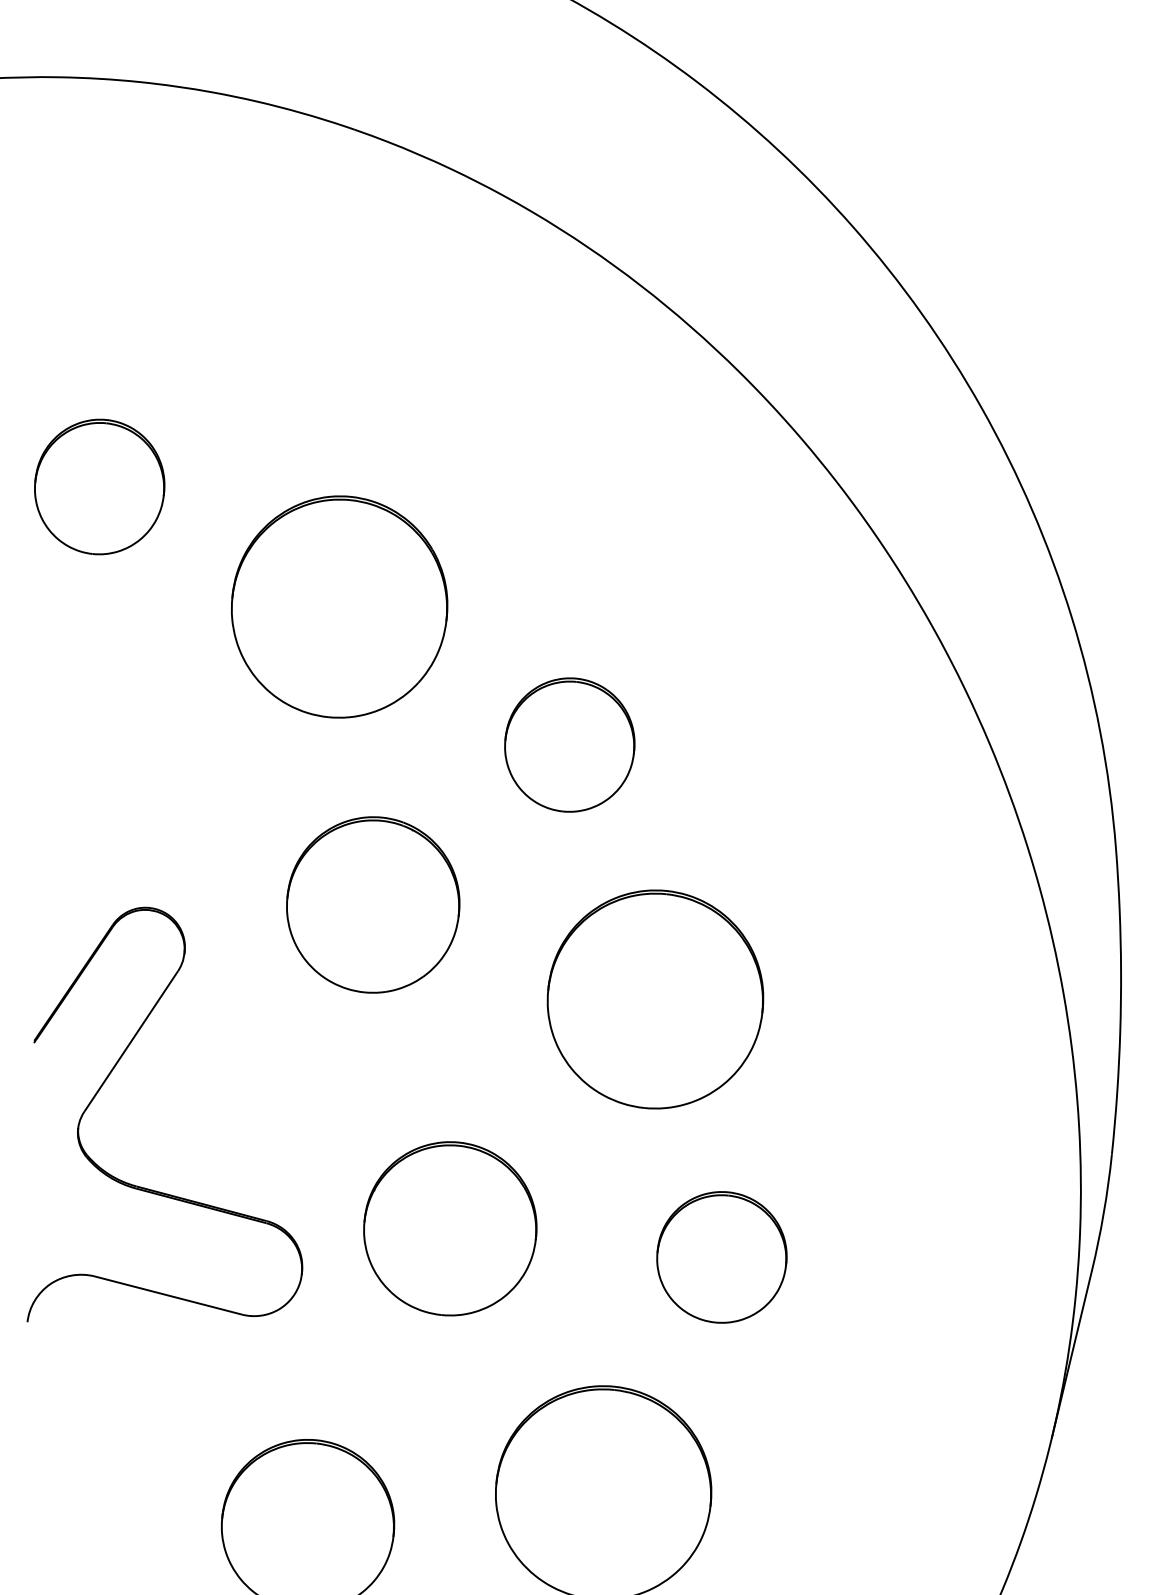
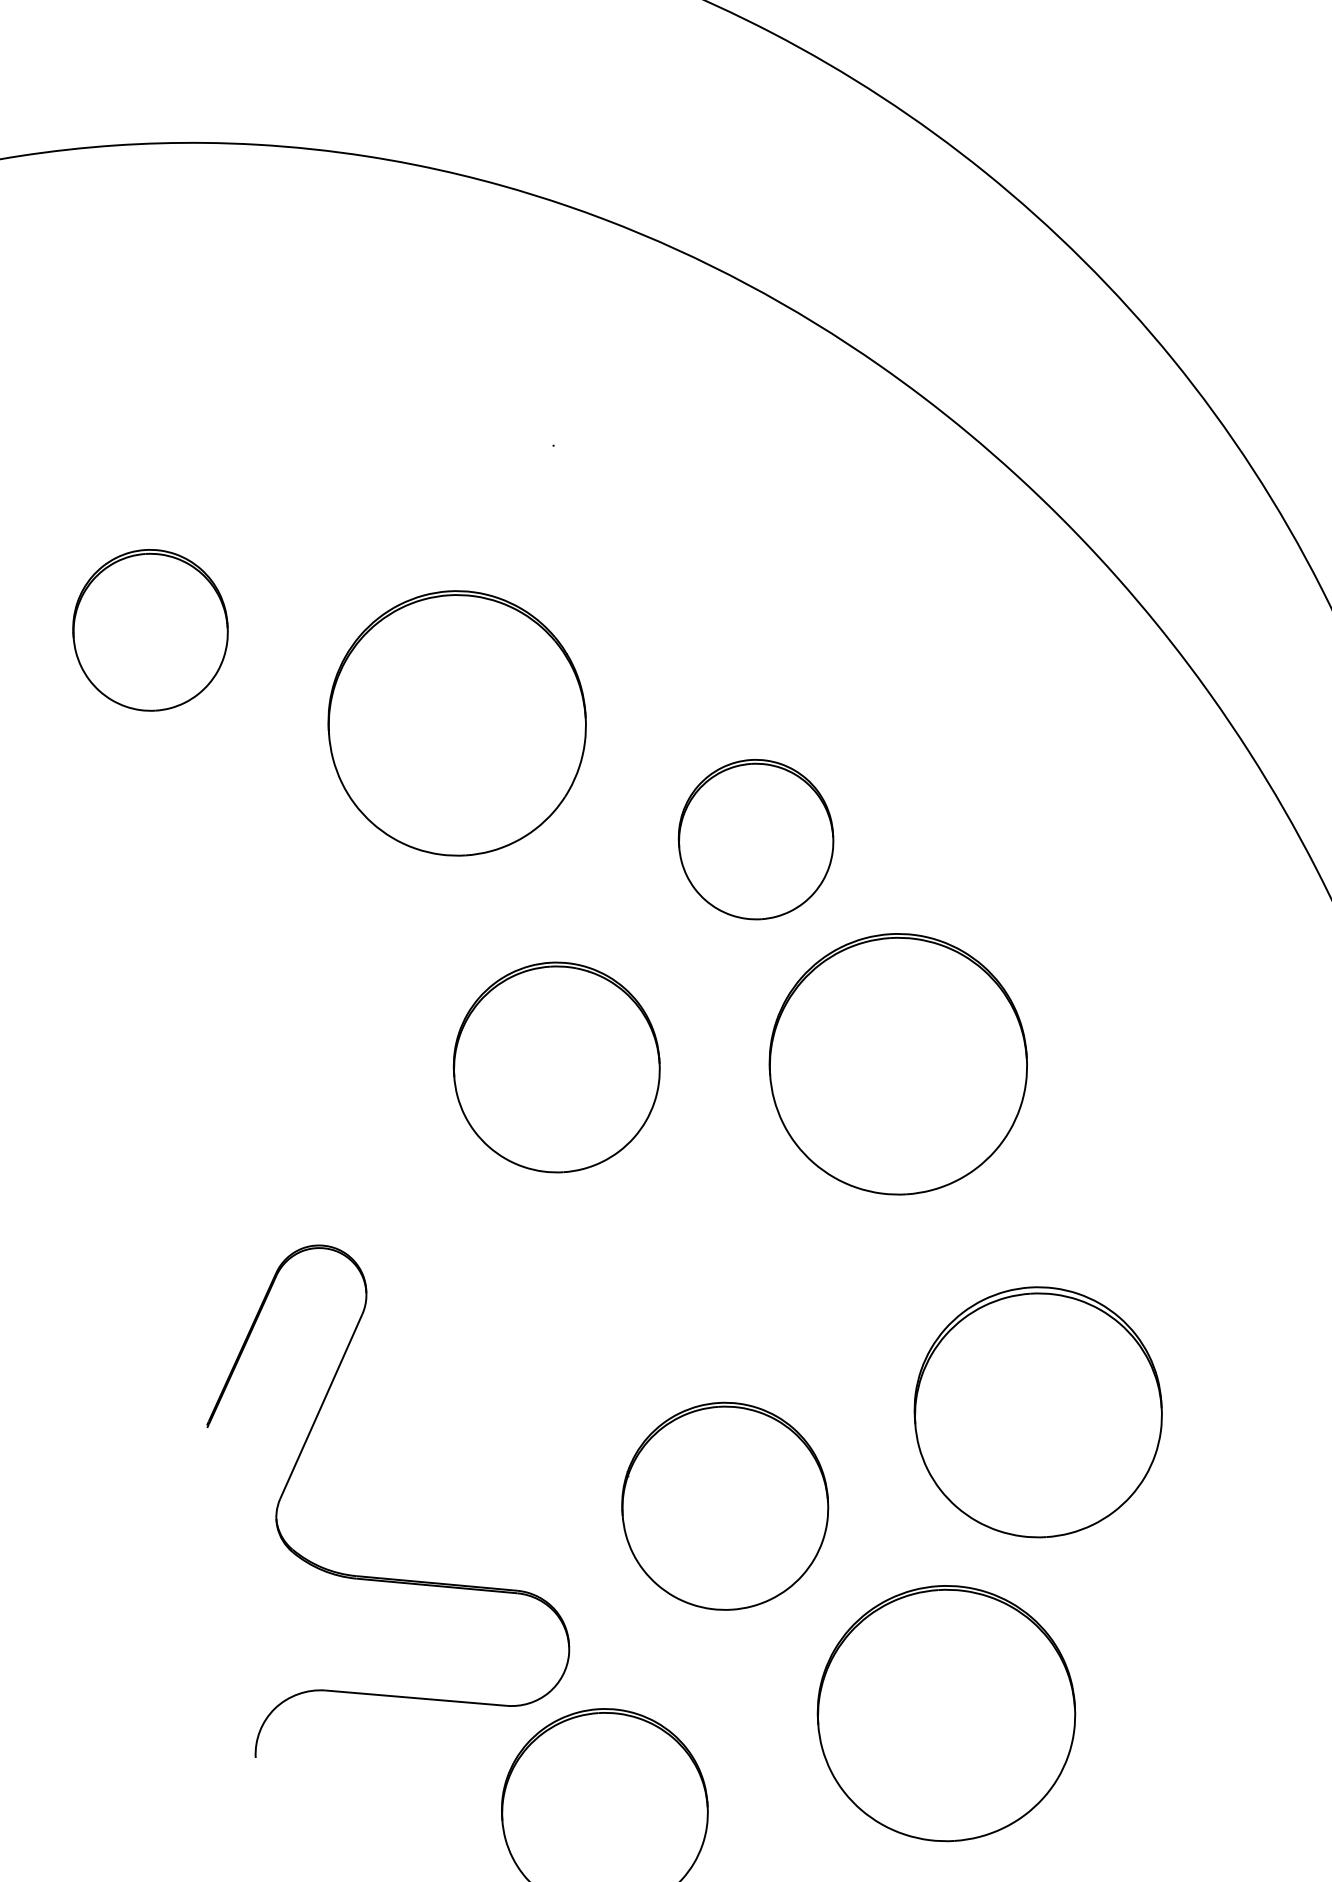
part: (655, 999) -> (898, 1064), moved
part: (109, 1076) -> (302, 1452), moved
part: (450, 1228) -> (725, 1505), moved
part: (721, 1257) -> (1037, 1412), size x1.6

